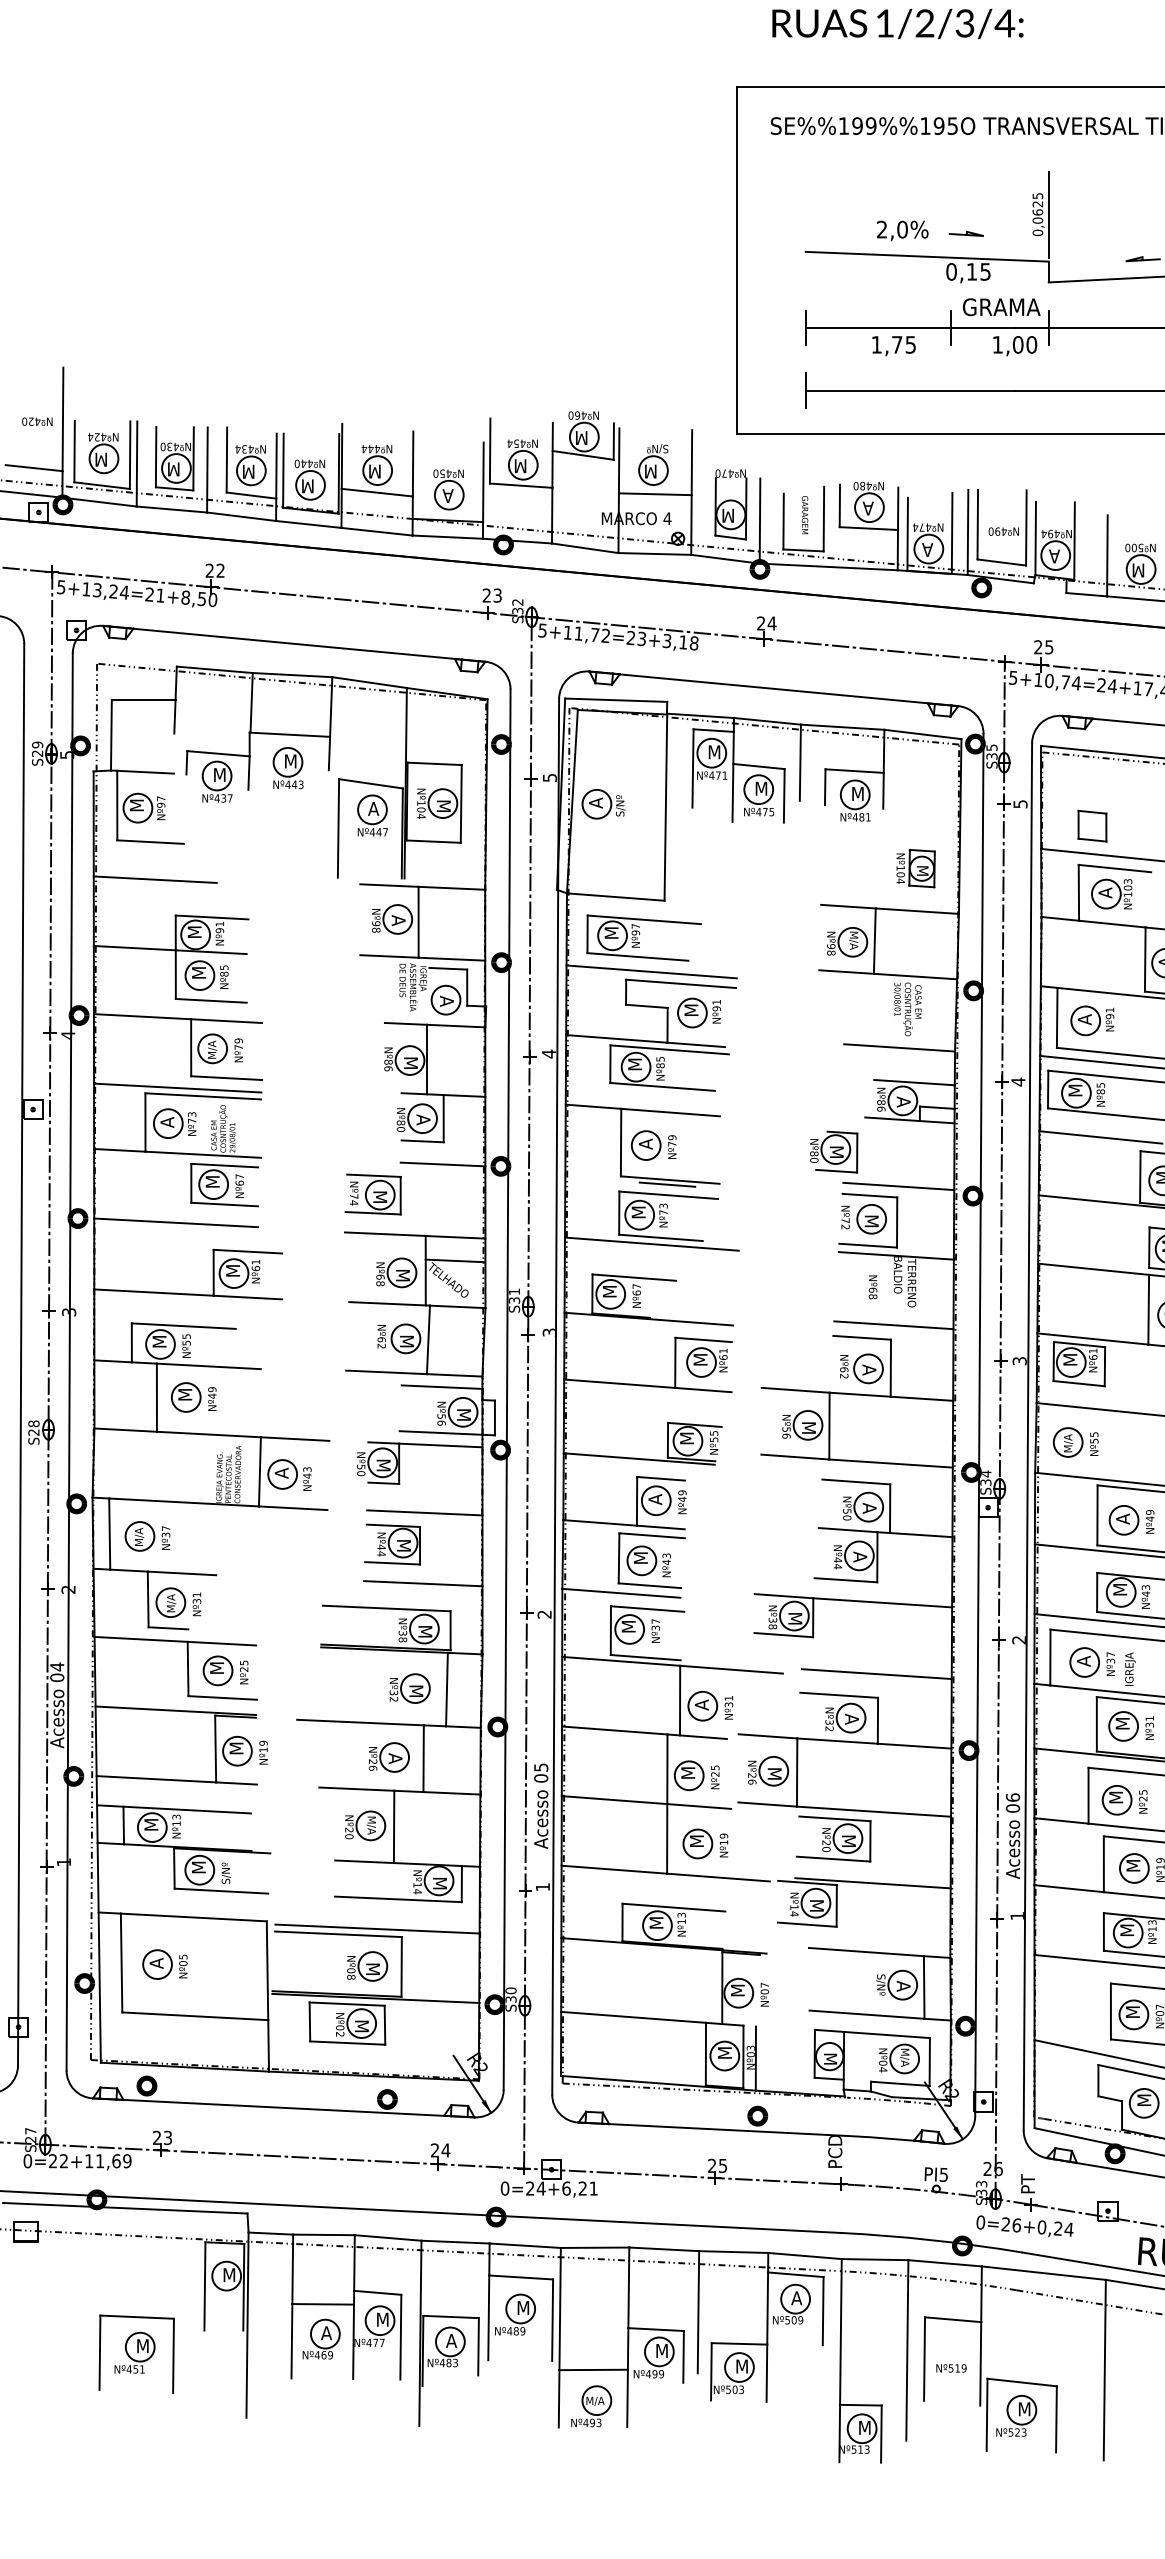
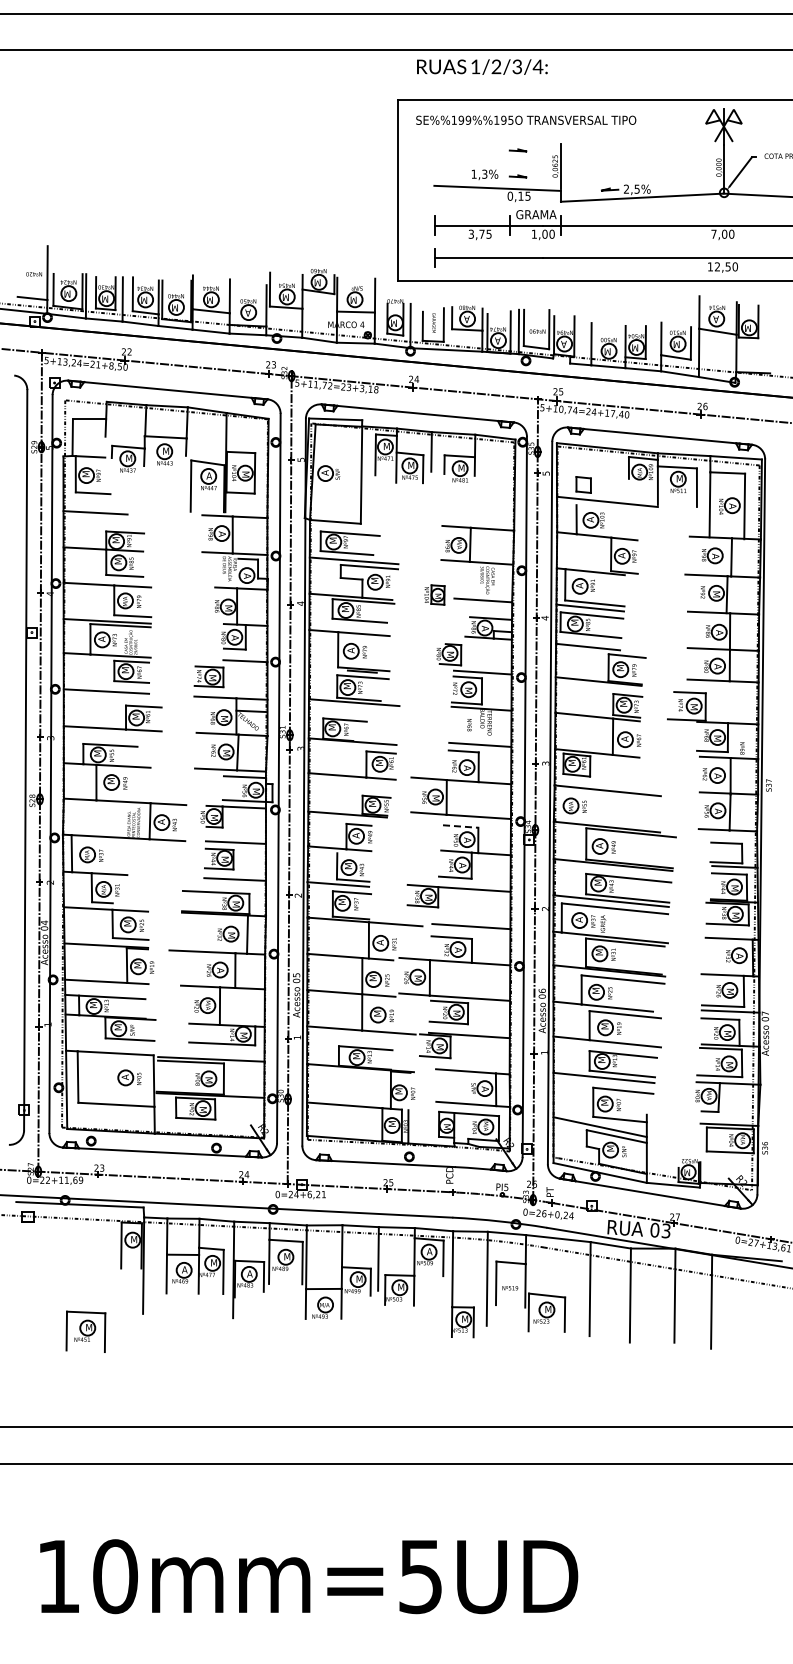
line: (965, 184) -> (517, 150), added
text: (892, 228) -> (479, 173), 2,0% -> 1,3%
text: (875, 343) -> (470, 233), 1,75 -> 3,75
part: (915, 867) -> (434, 594), moved
line: (1115, 867) -> (595, 506), removed
line: (855, 1481) -> (460, 826), solid -> dashed
line: (652, 1535) -> (354, 854), removed
part: (164, 1963) -> (129, 1077), moved
part: (135, 2353) -> (85, 1331), moved

